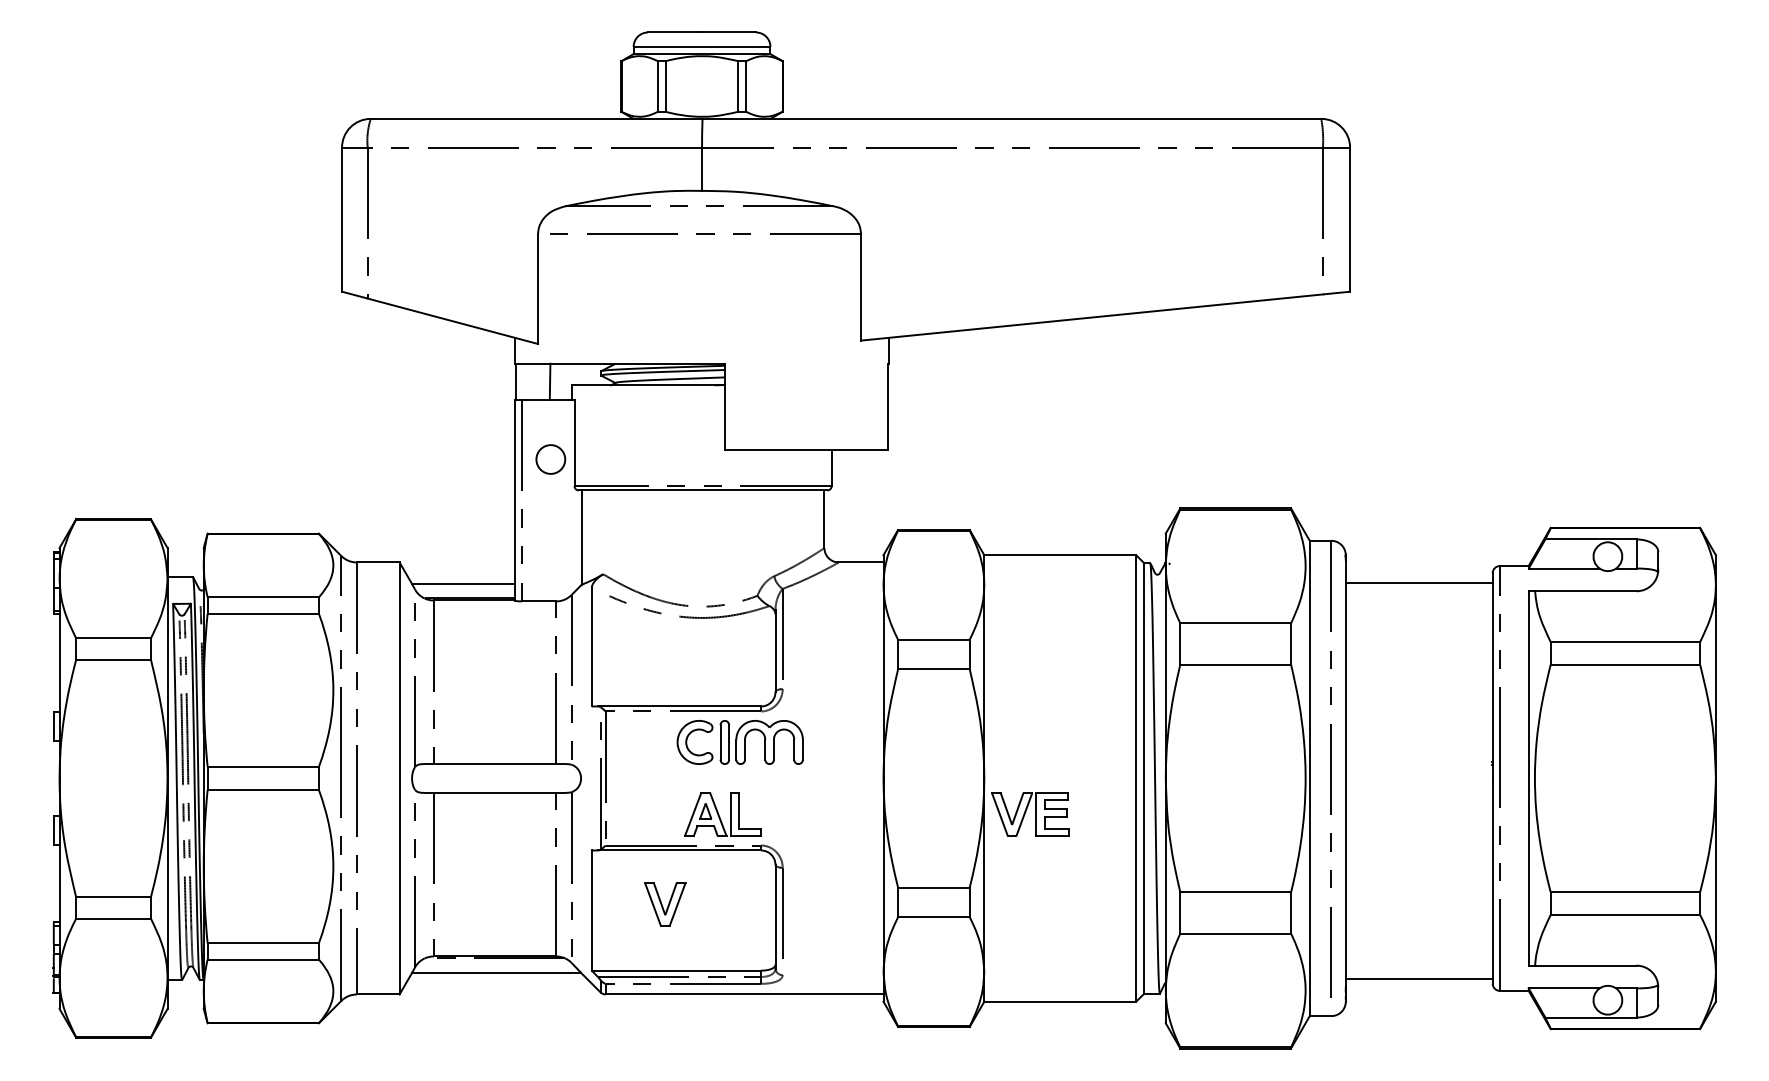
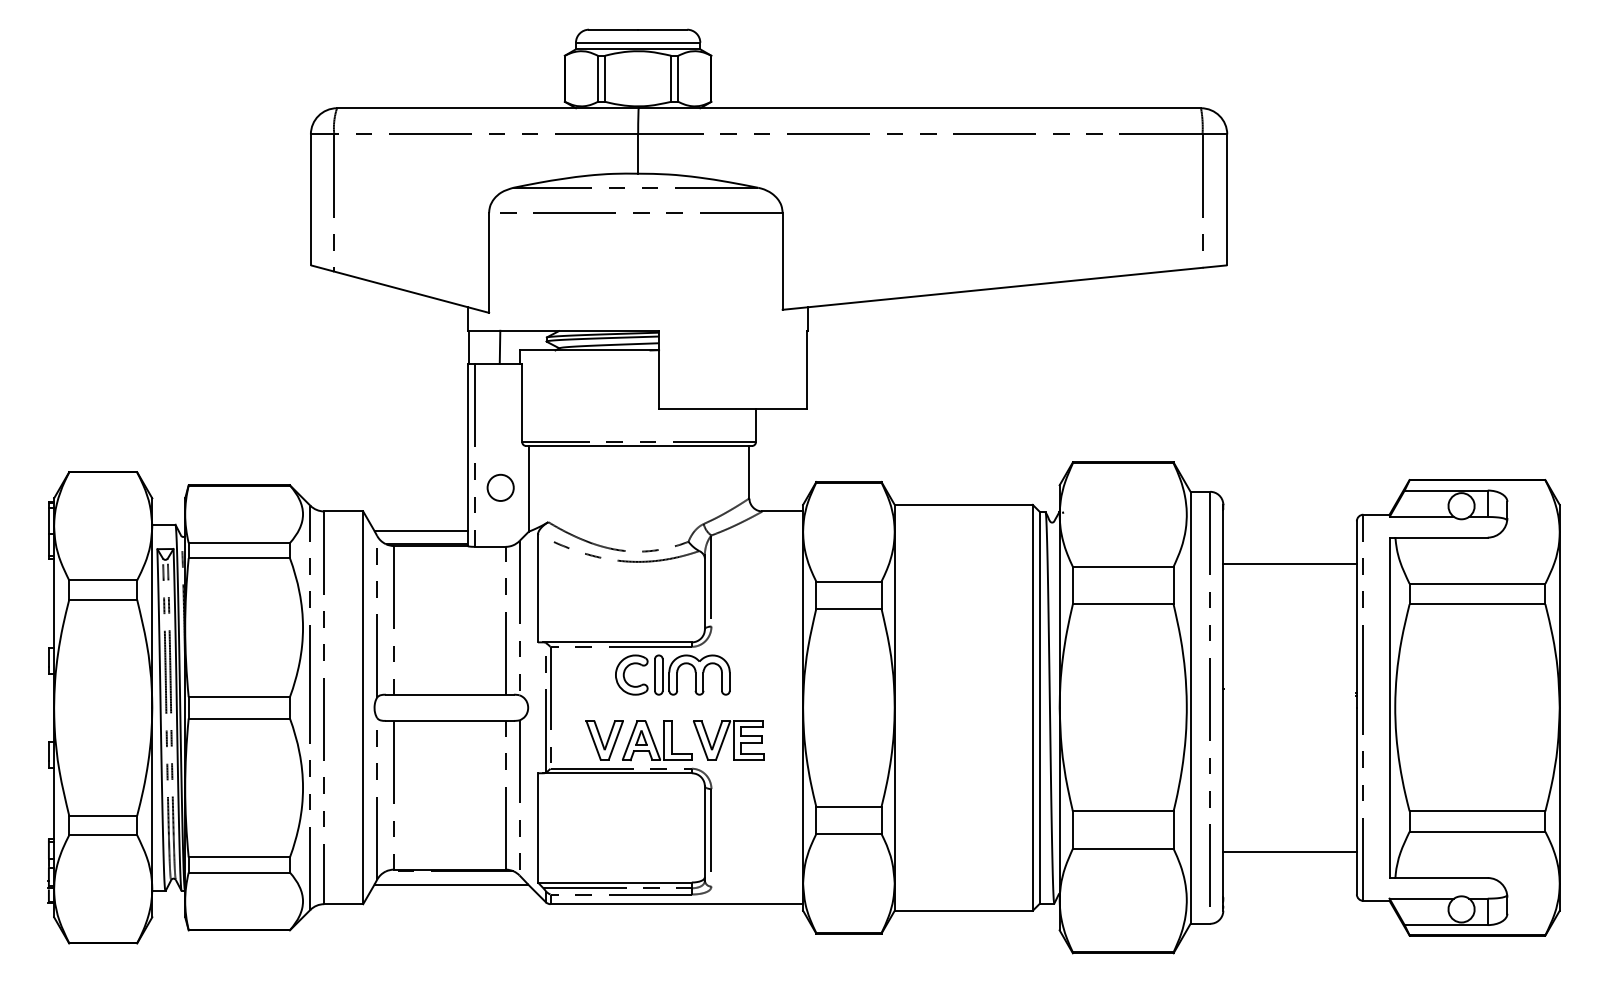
circle: (550, 459) -> (500, 487), moved
line: (1418, 582) -> (1289, 563), moved
part: (1030, 814) -> (728, 740), moved
part: (665, 904) -> (604, 740), moved
line: (1418, 978) -> (1289, 851), moved

